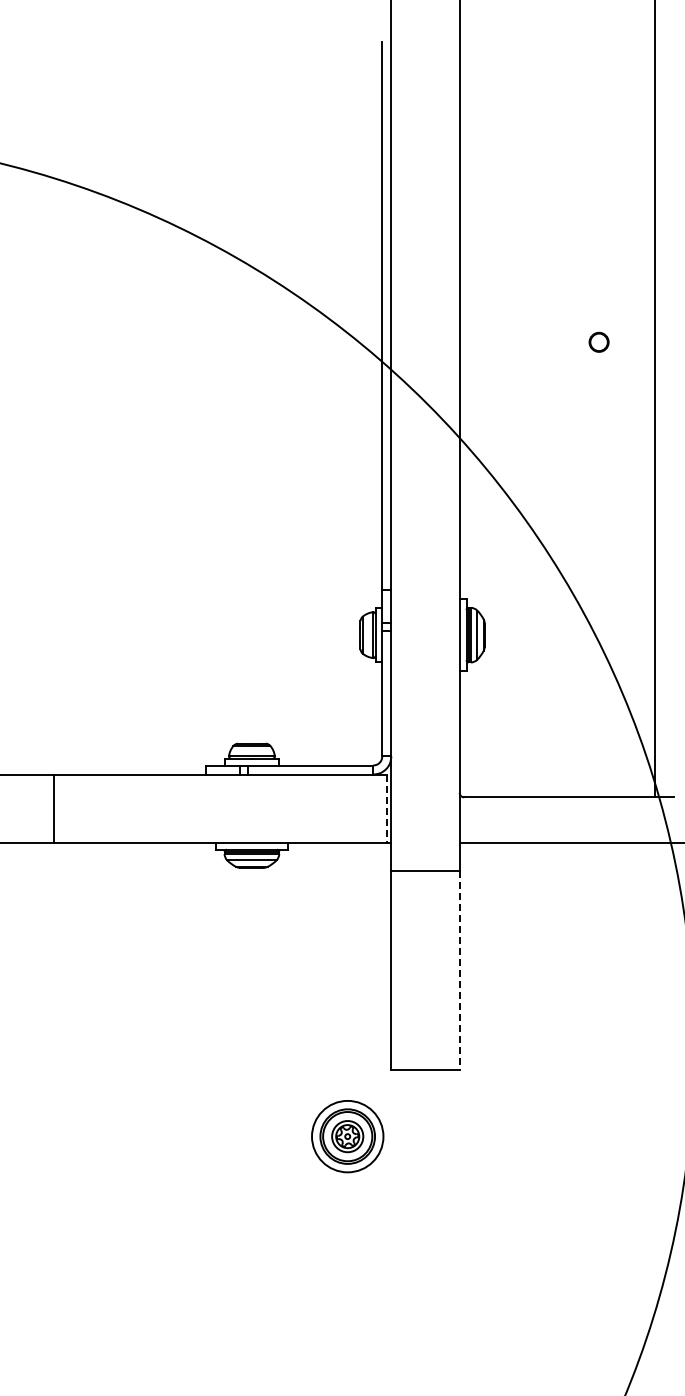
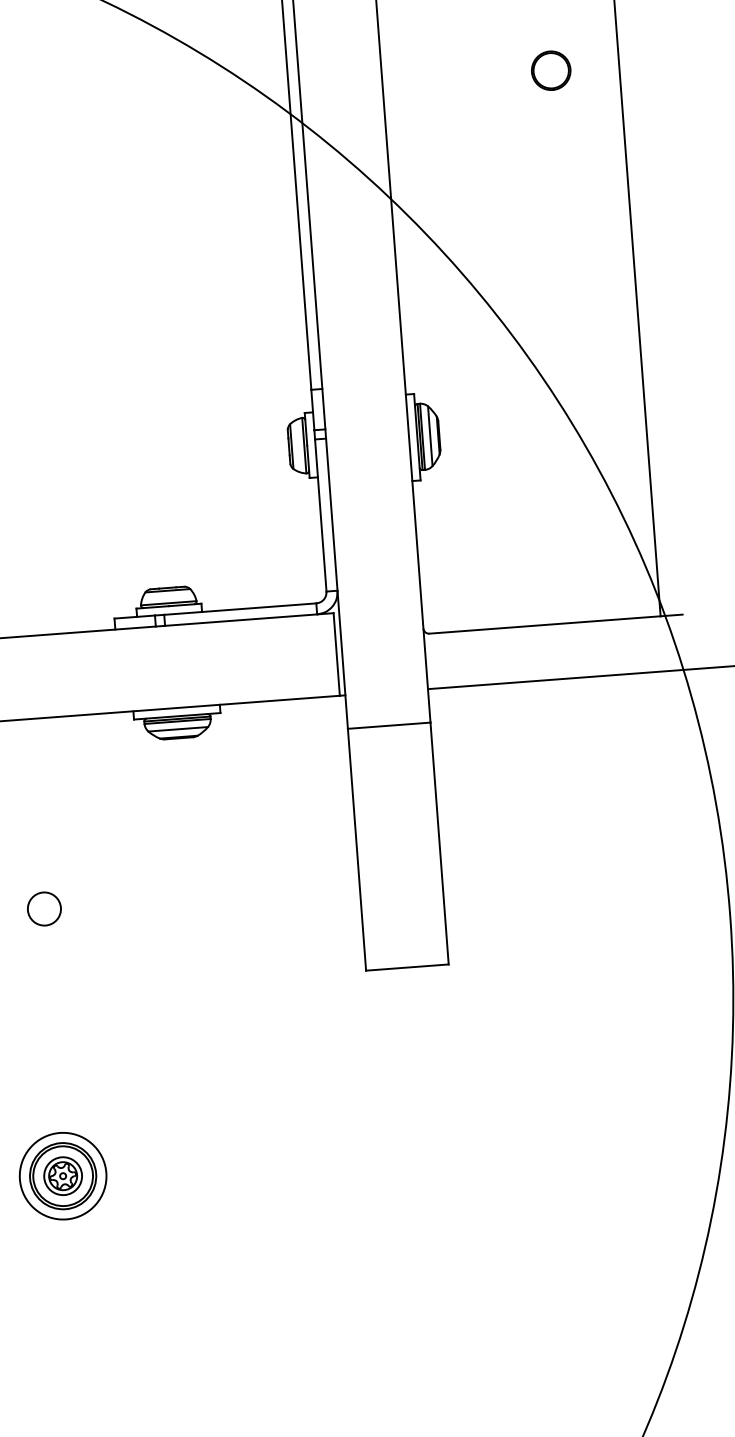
part: (598, 342) -> (550, 71), size x1.67
line: (386, 809) -> (336, 655), dashed -> solid
line: (459, 970) -> (439, 843), dashed -> solid
circle: (130, 999) -> (43, 908), added
part: (347, 1136) -> (62, 1176), moved

